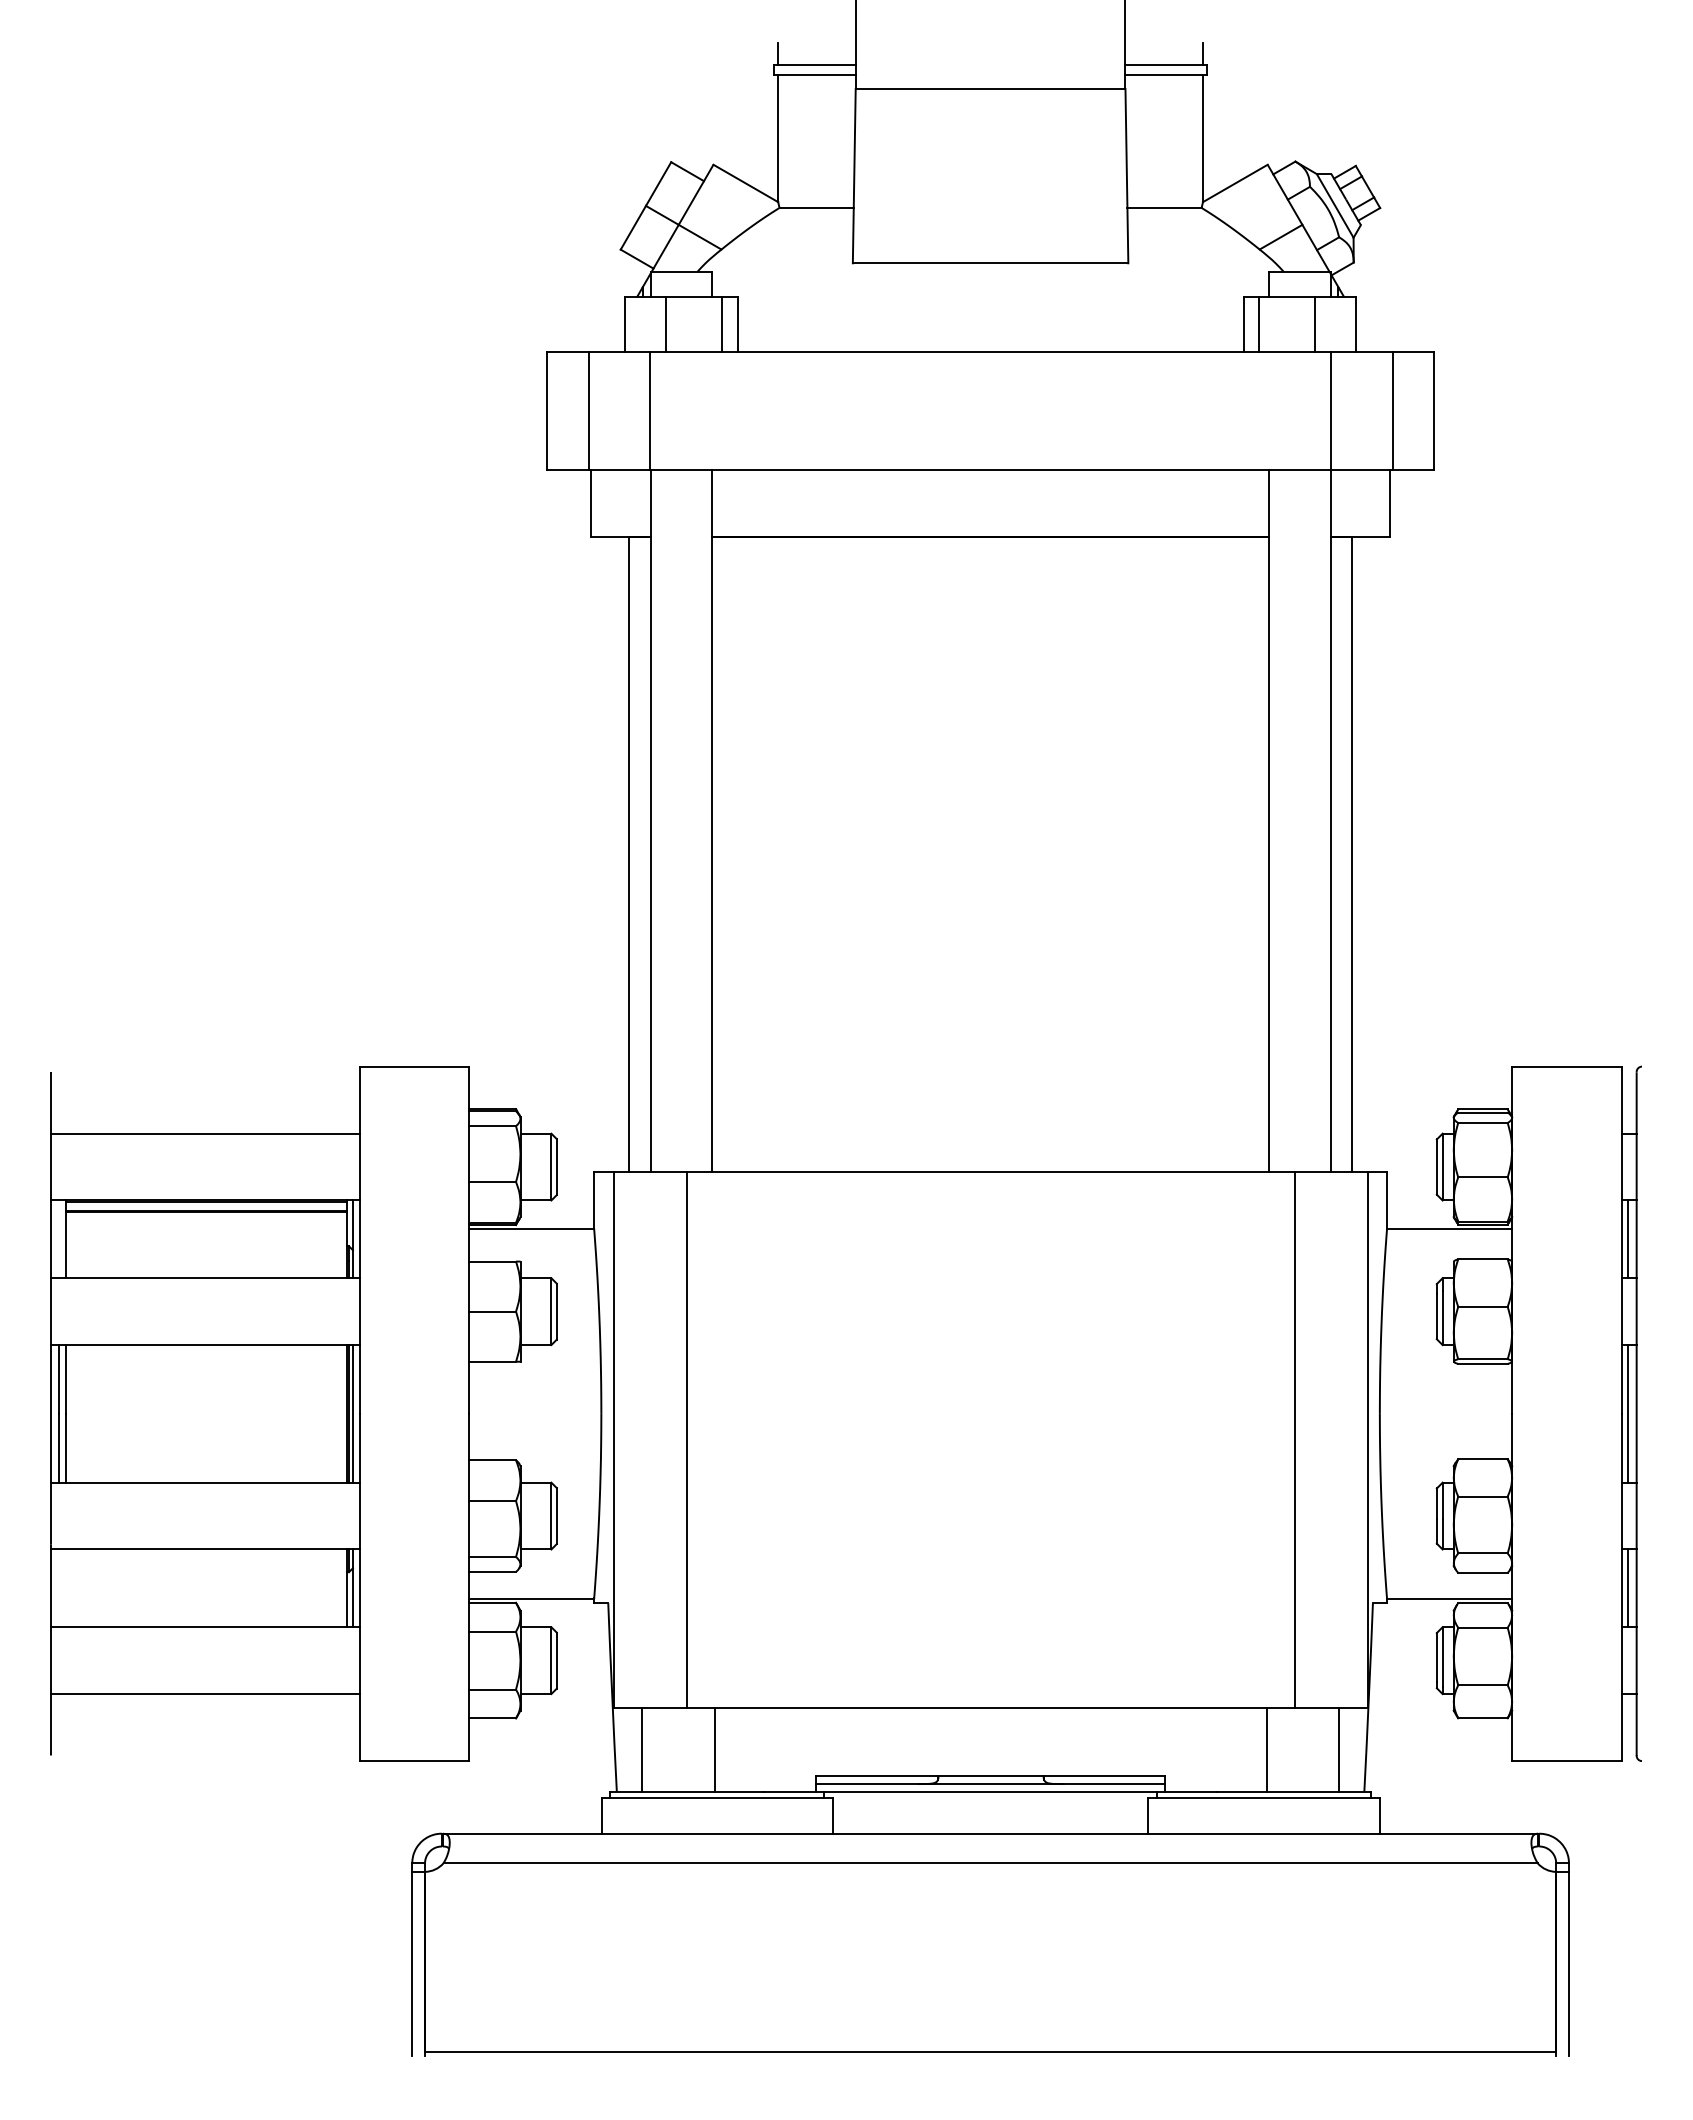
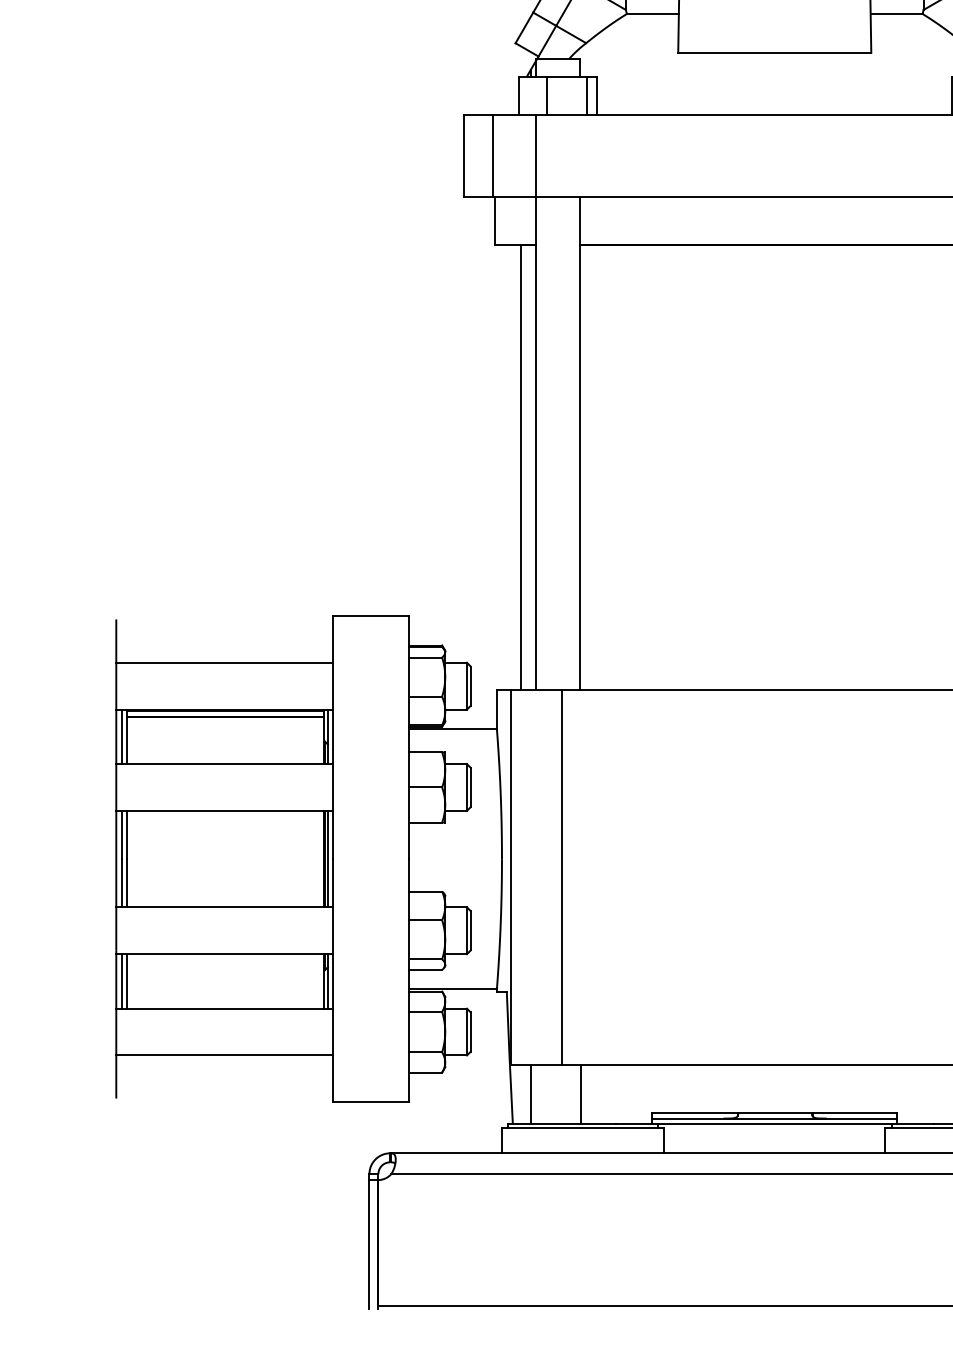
line: (59, 1239) -> (122, 736), added
line: (59, 1588) -> (122, 981), added
line: (66, 1588) -> (127, 981), added

